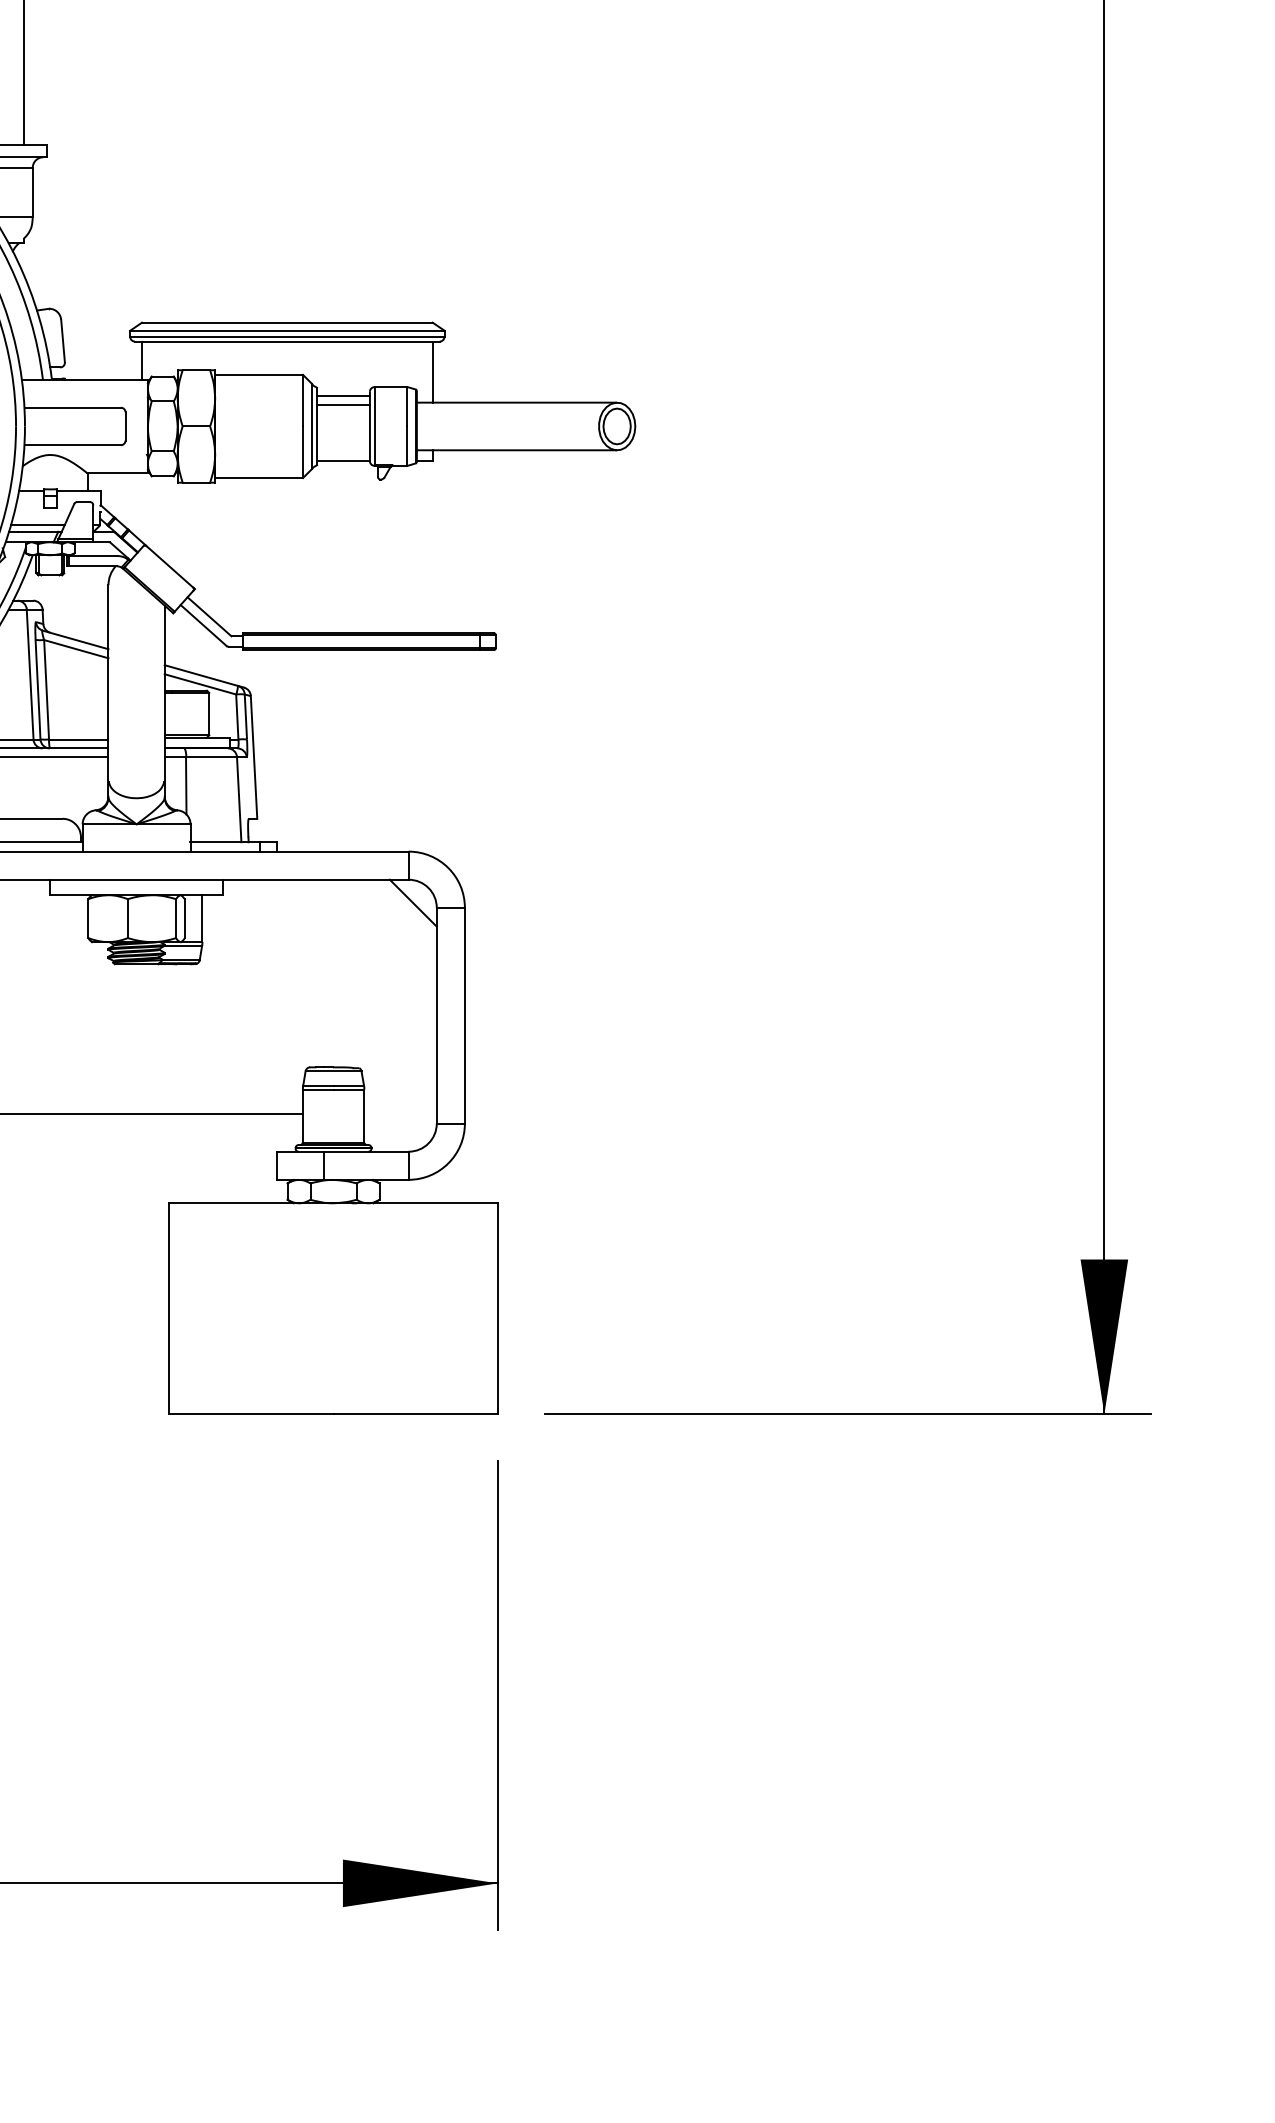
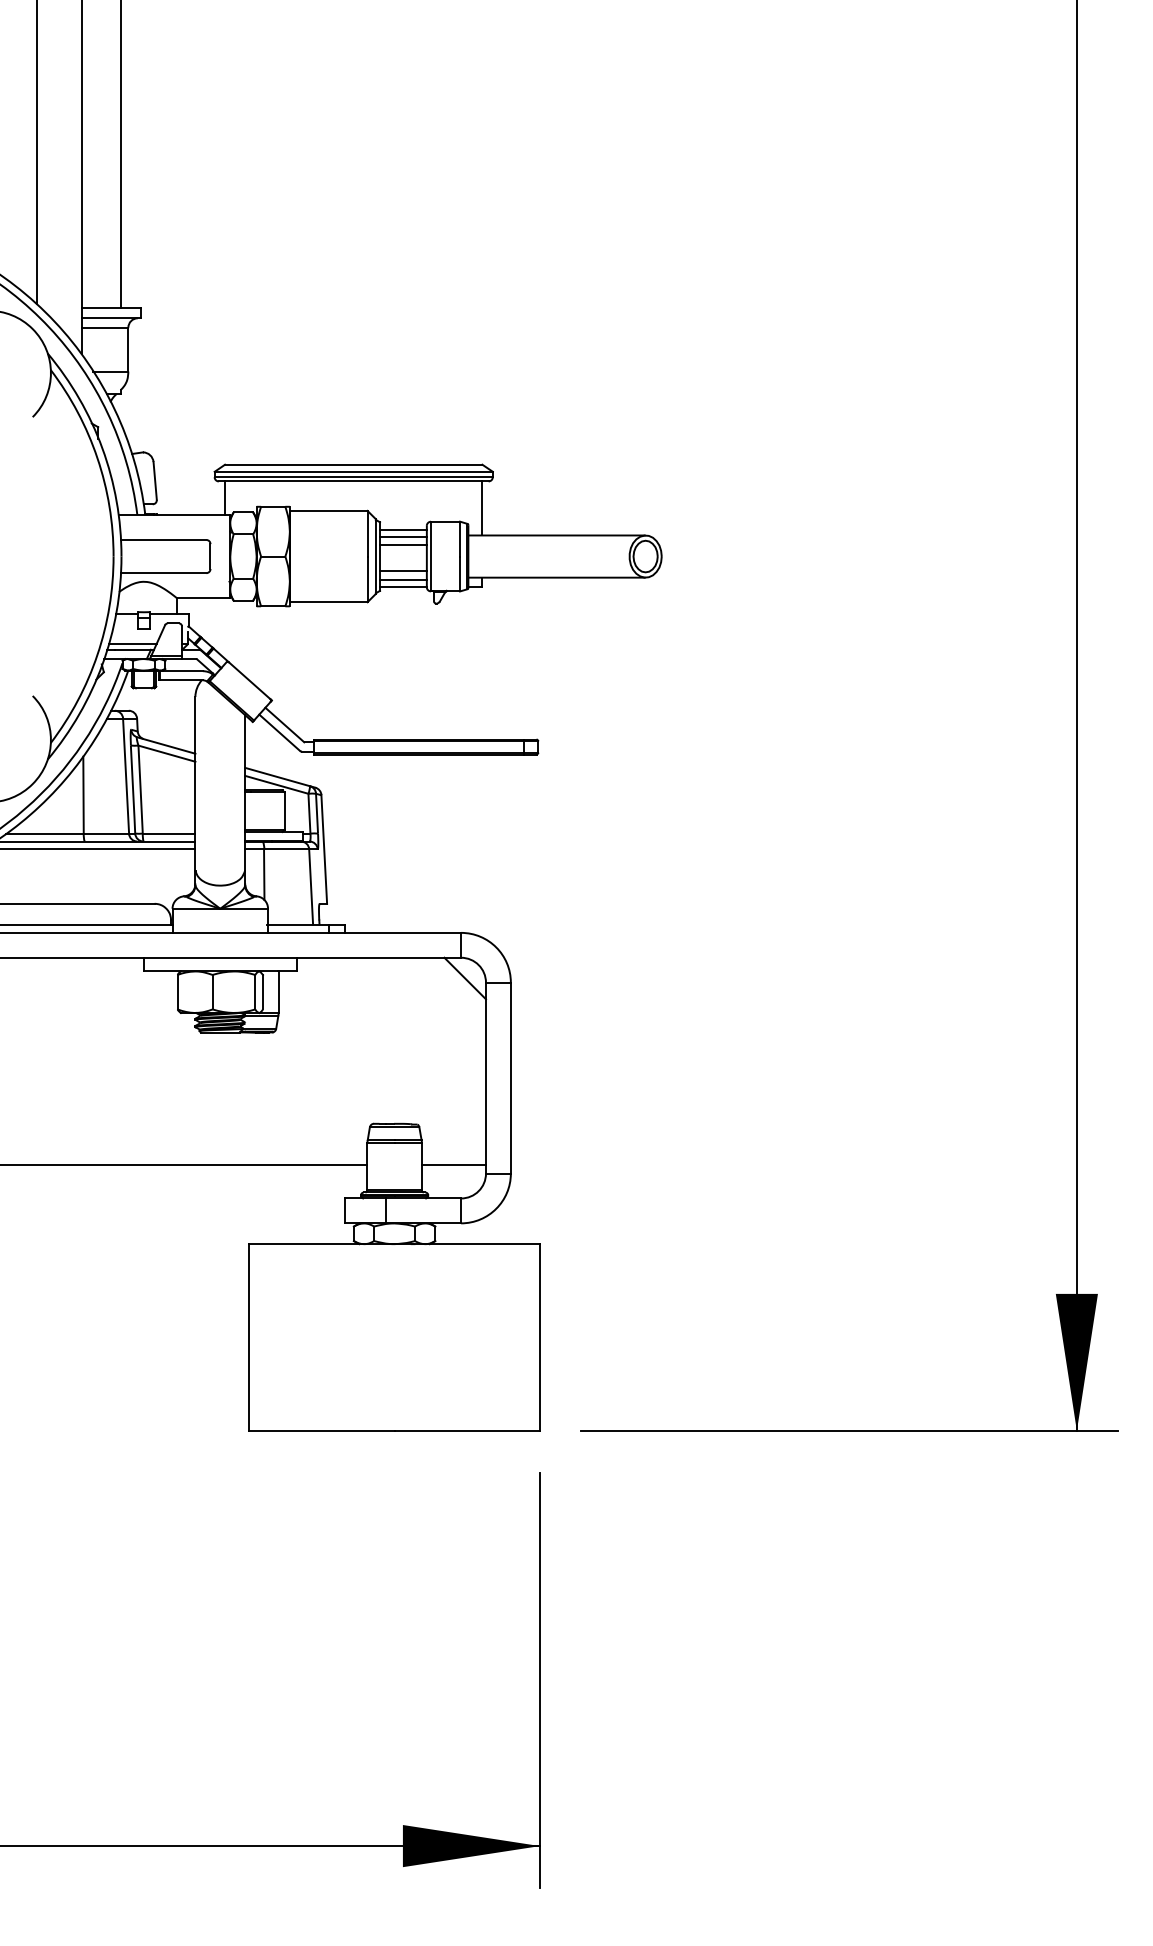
line: (343, 412) -> (403, 544), added
line: (343, 442) -> (403, 570), added
line: (343, 452) -> (403, 579), added
line: (400, 1114) -> (453, 1165), added

